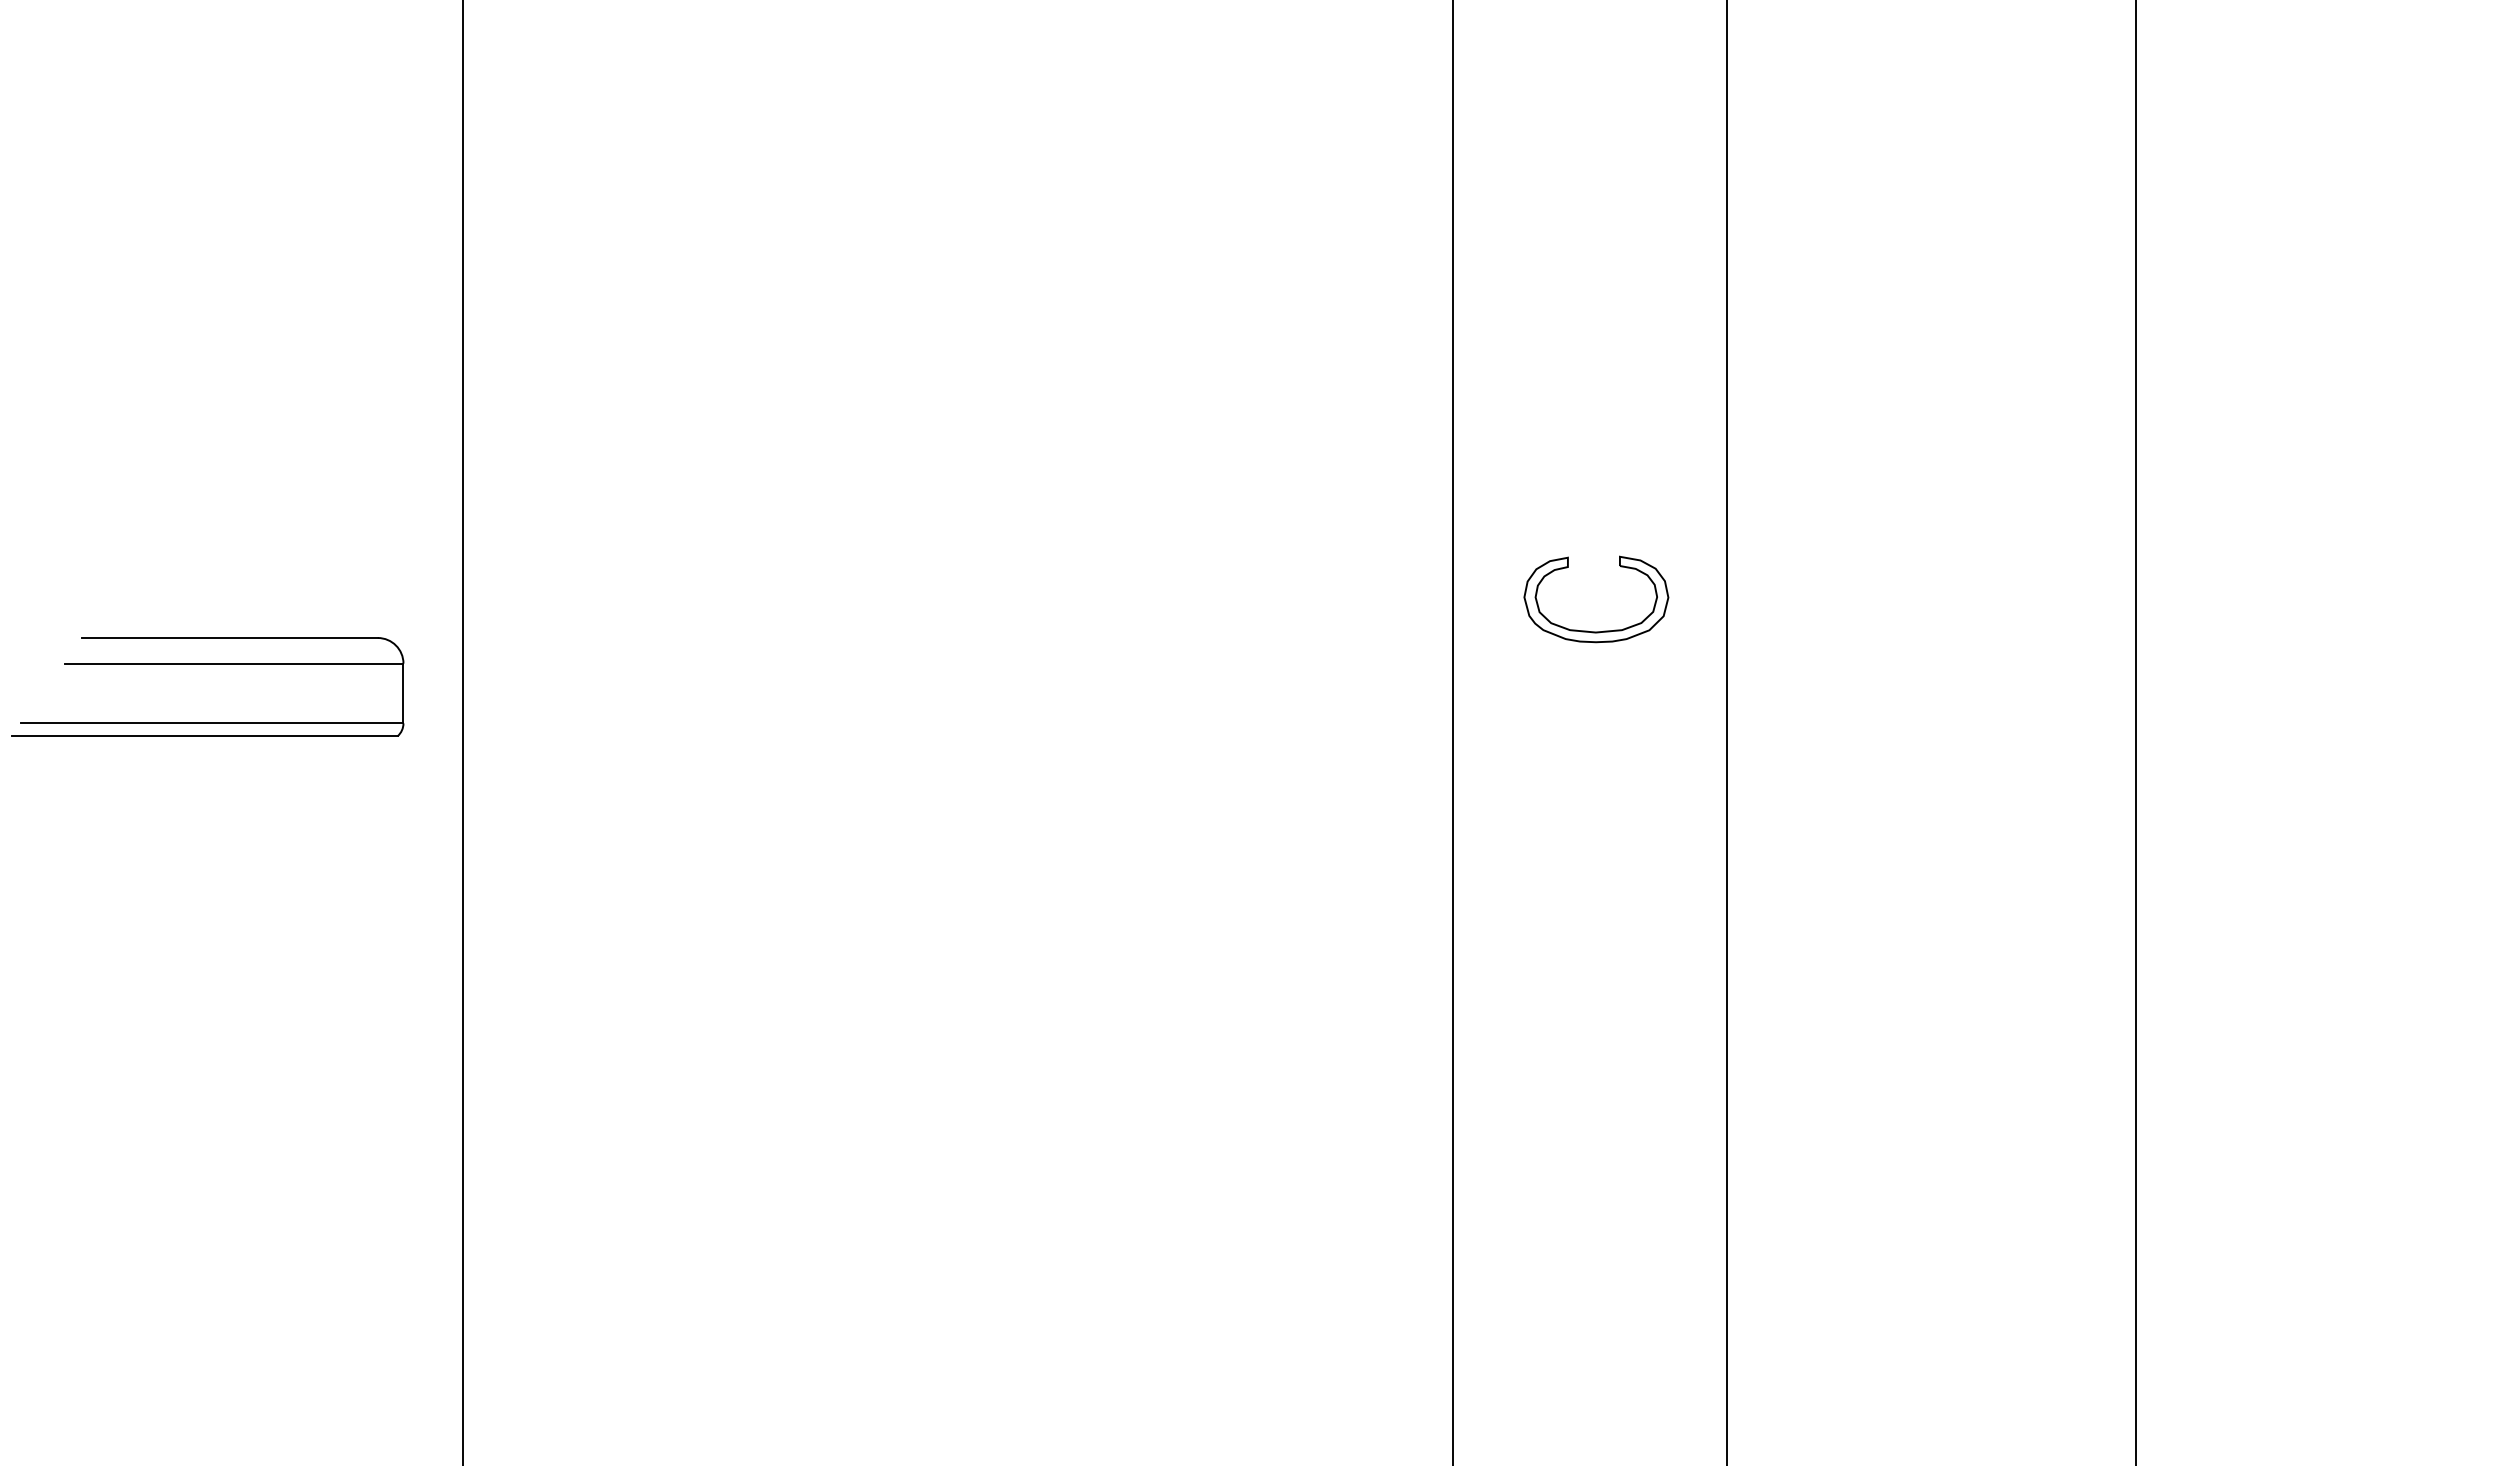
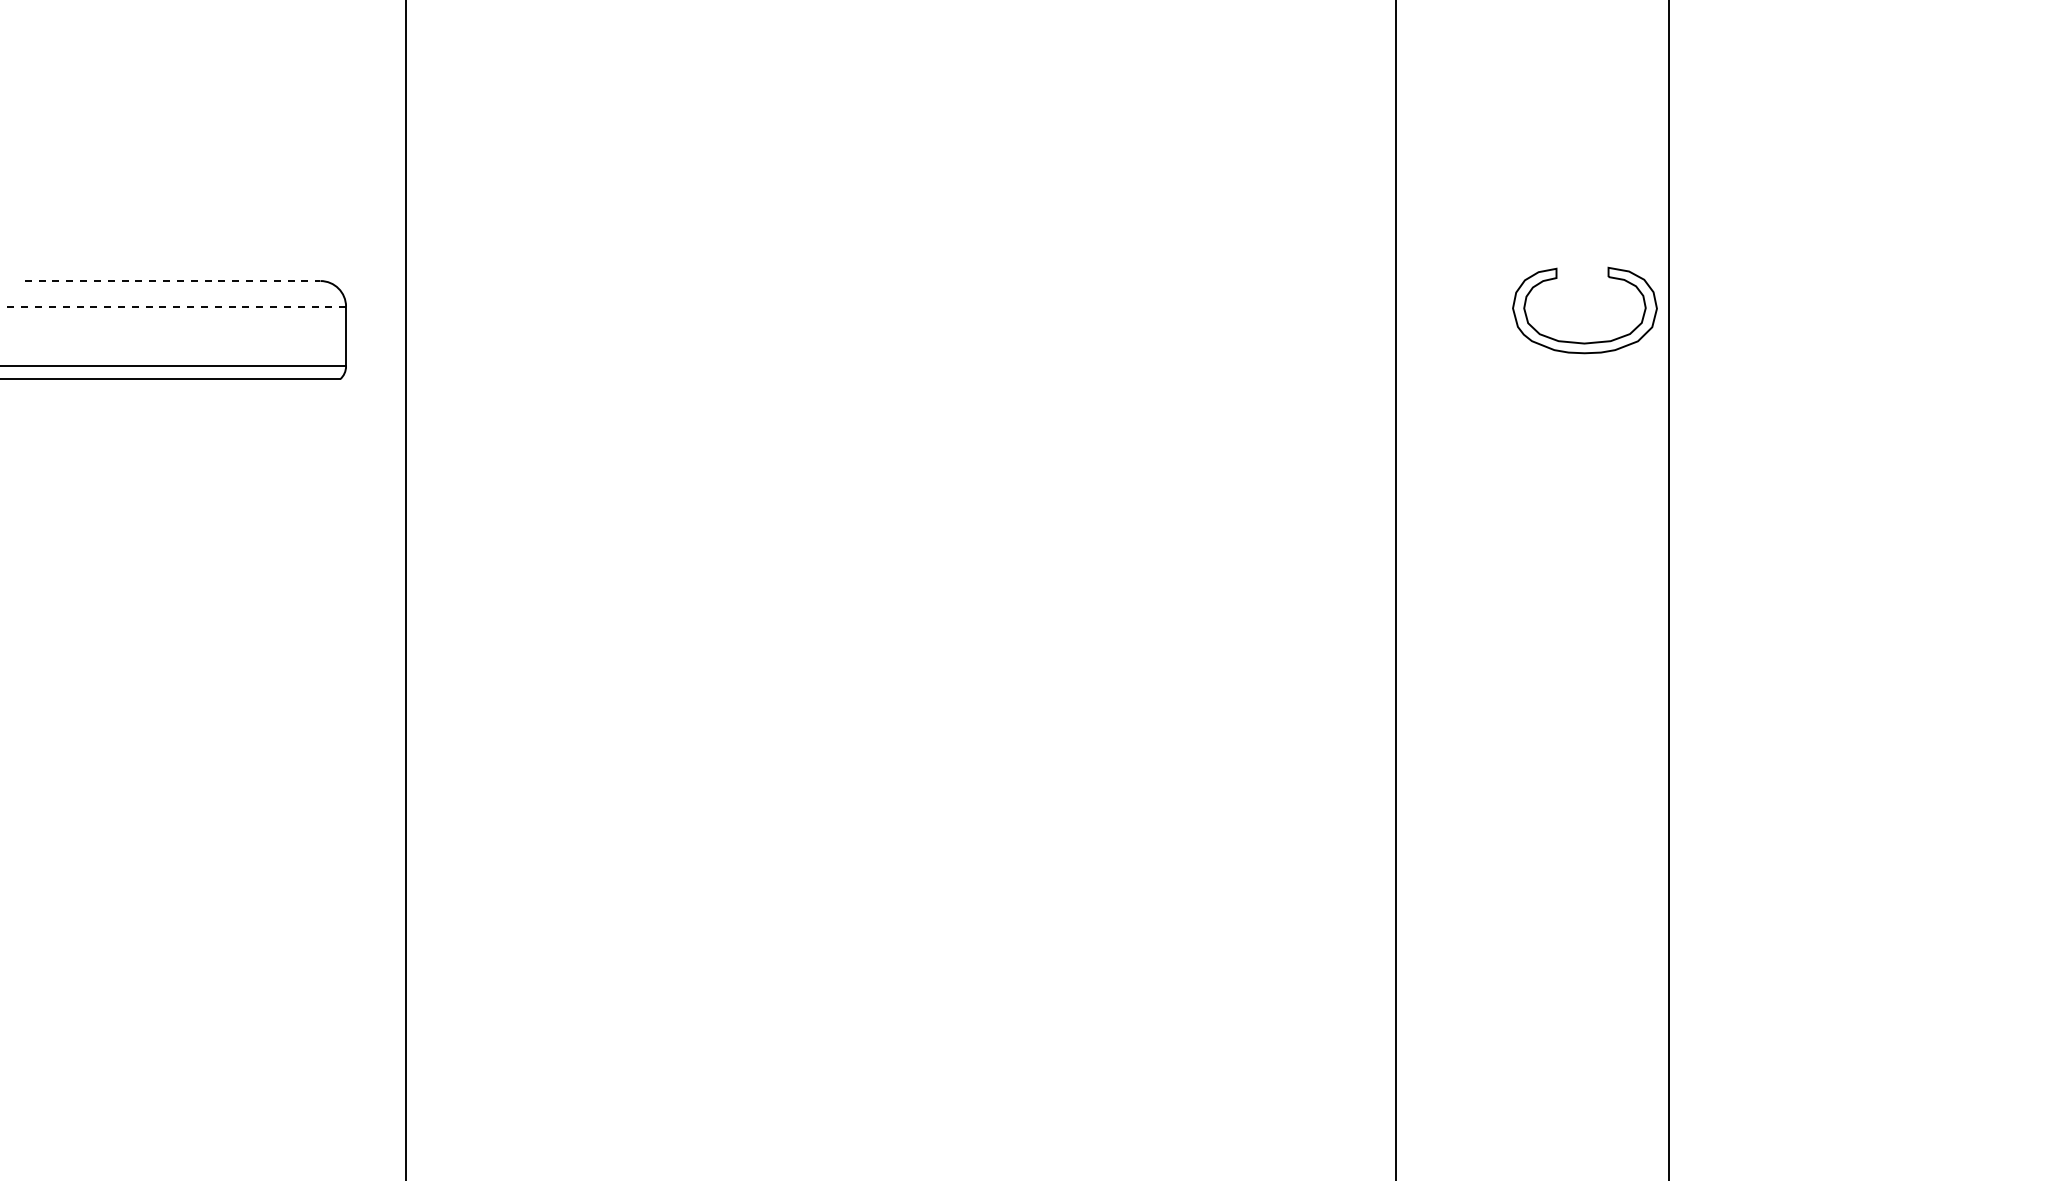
part: (1603, 630) -> (1592, 341), moved
line: (230, 638) -> (173, 281), solid -> dashed
line: (234, 663) -> (177, 306), solid -> dashed

